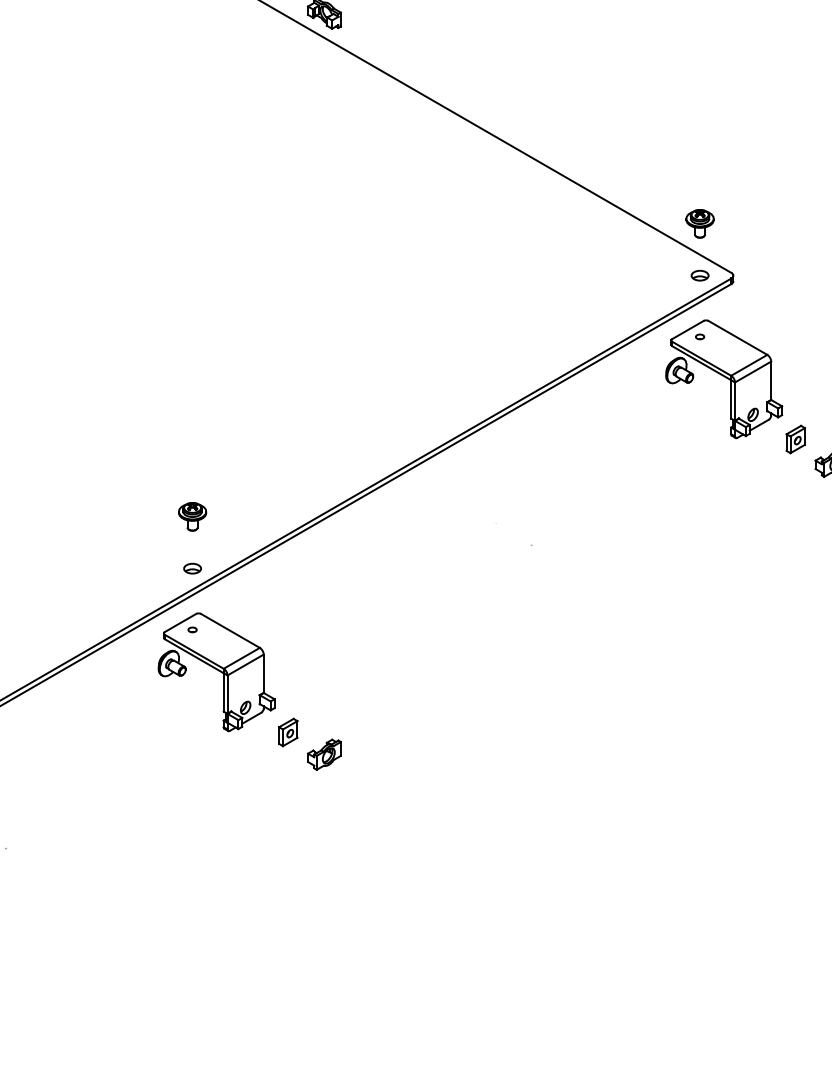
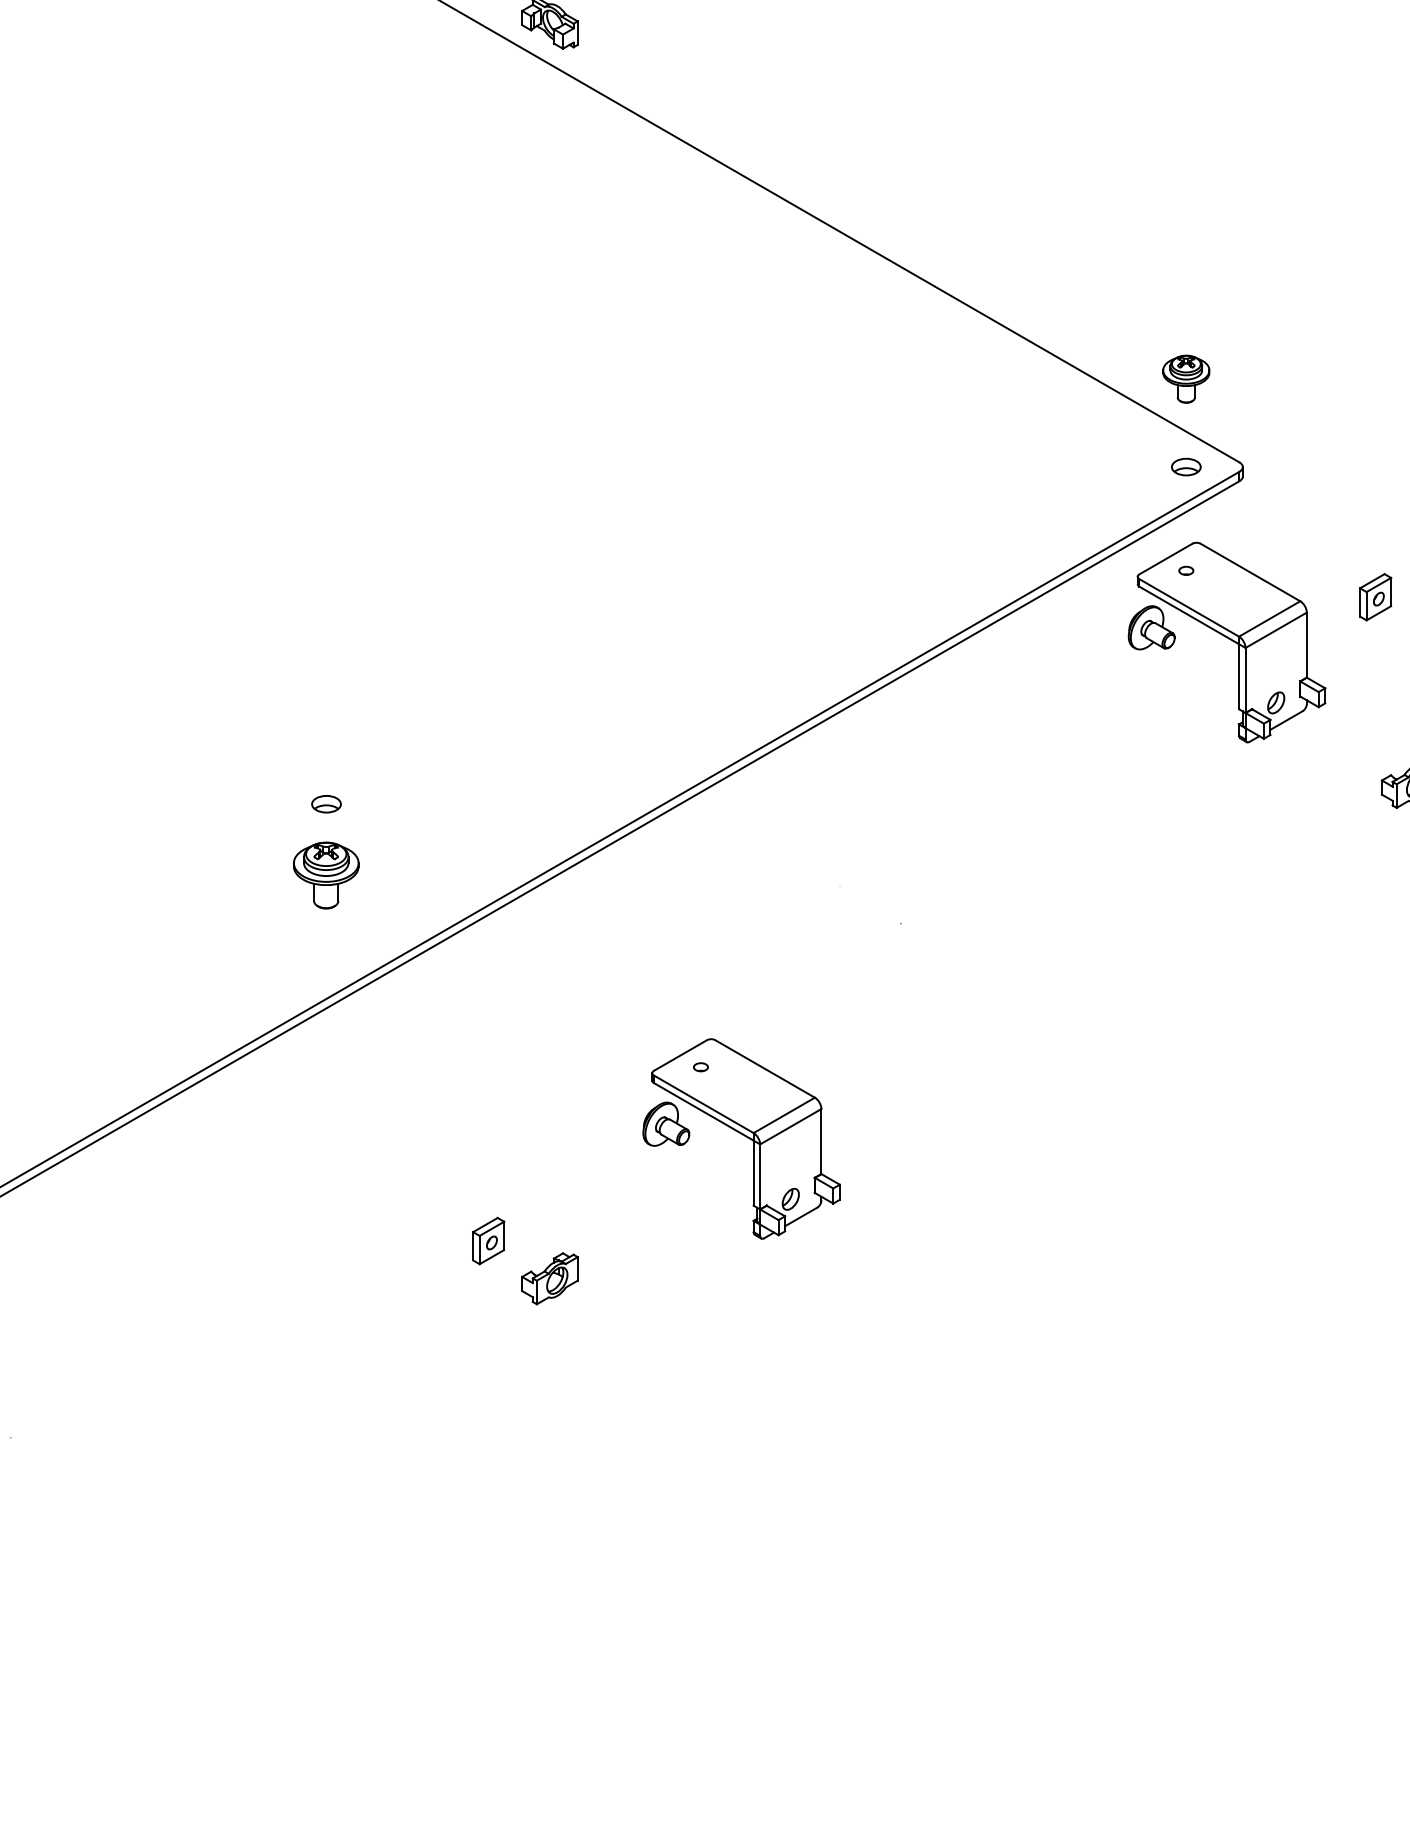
part: (795, 439) -> (1375, 597), moved
part: (192, 516) -> (326, 875), size x1.4
part: (192, 568) -> (326, 803), moved
part: (216, 672) -> (741, 1139), moved

